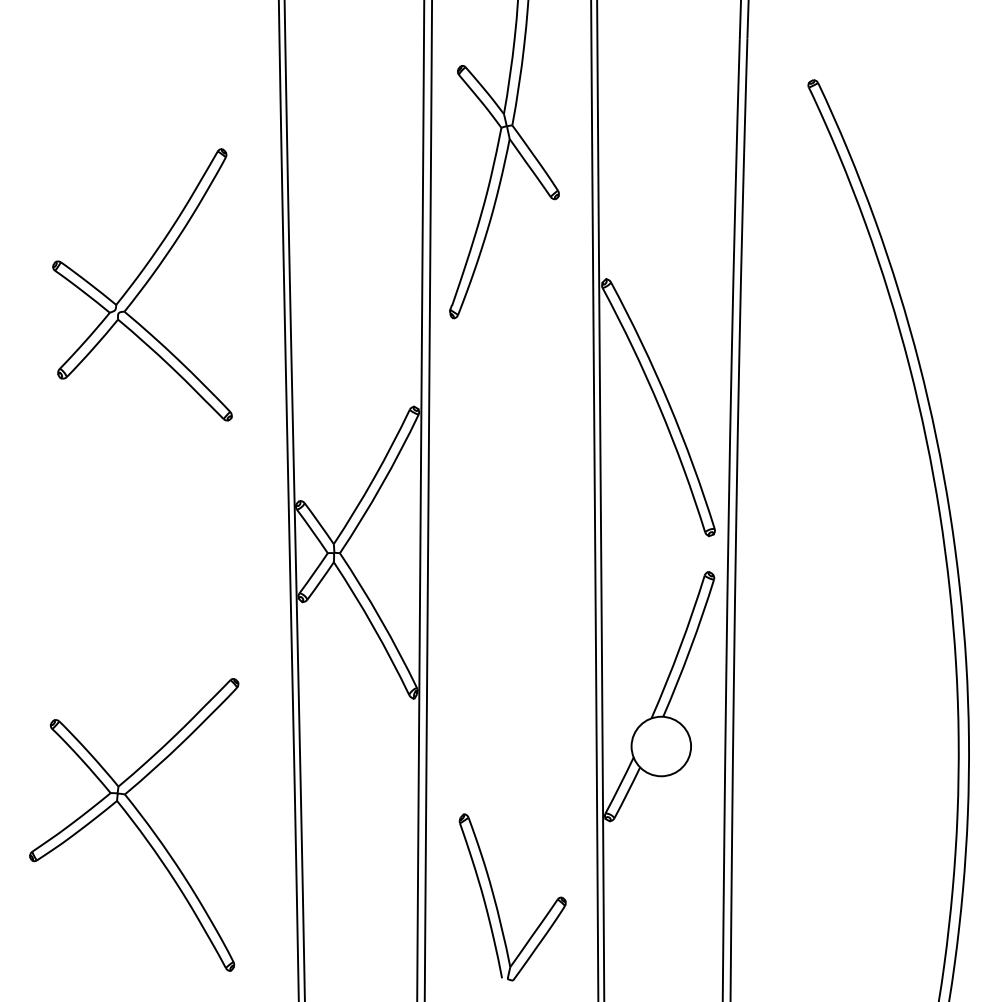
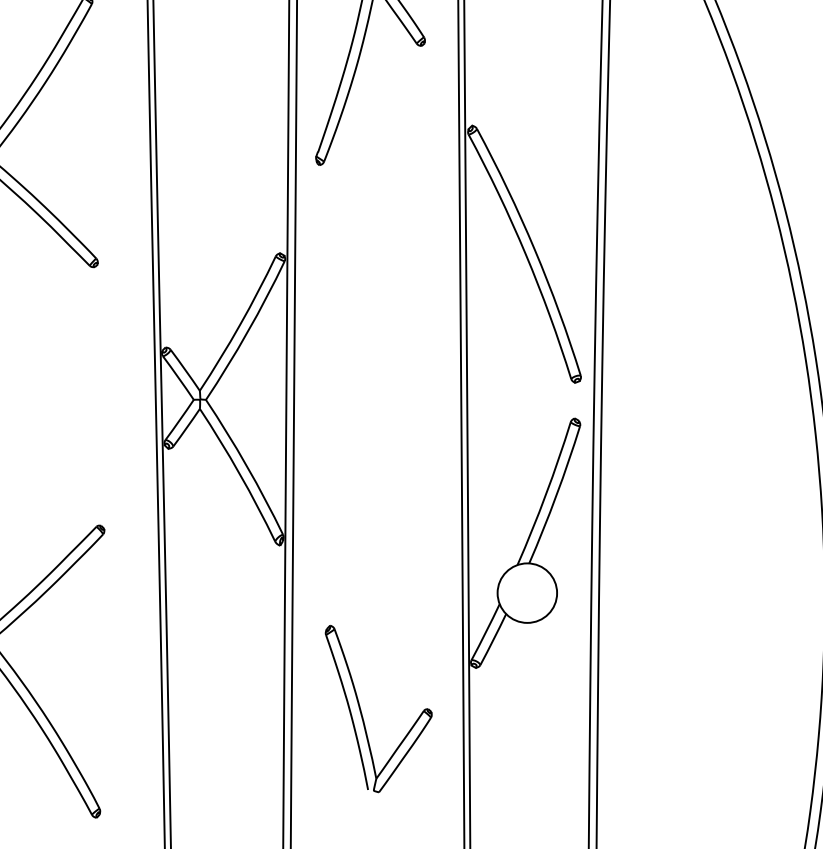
part: (496, 901) -> (362, 713), moved

